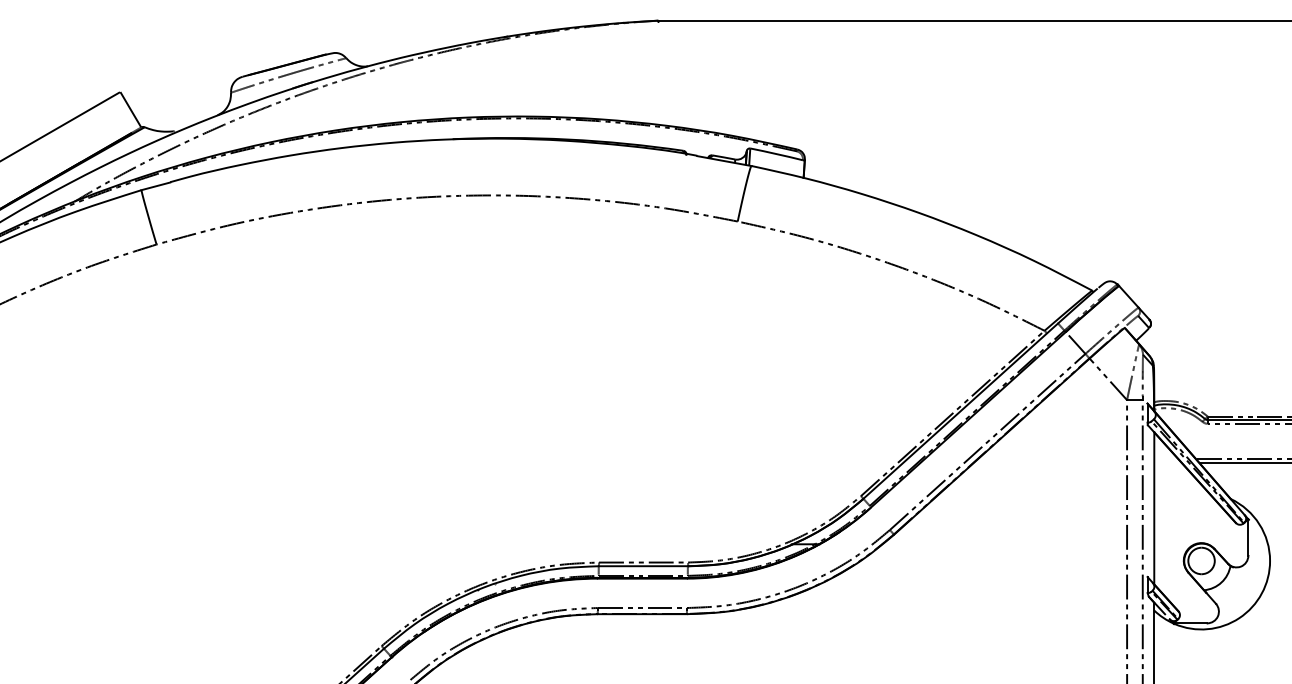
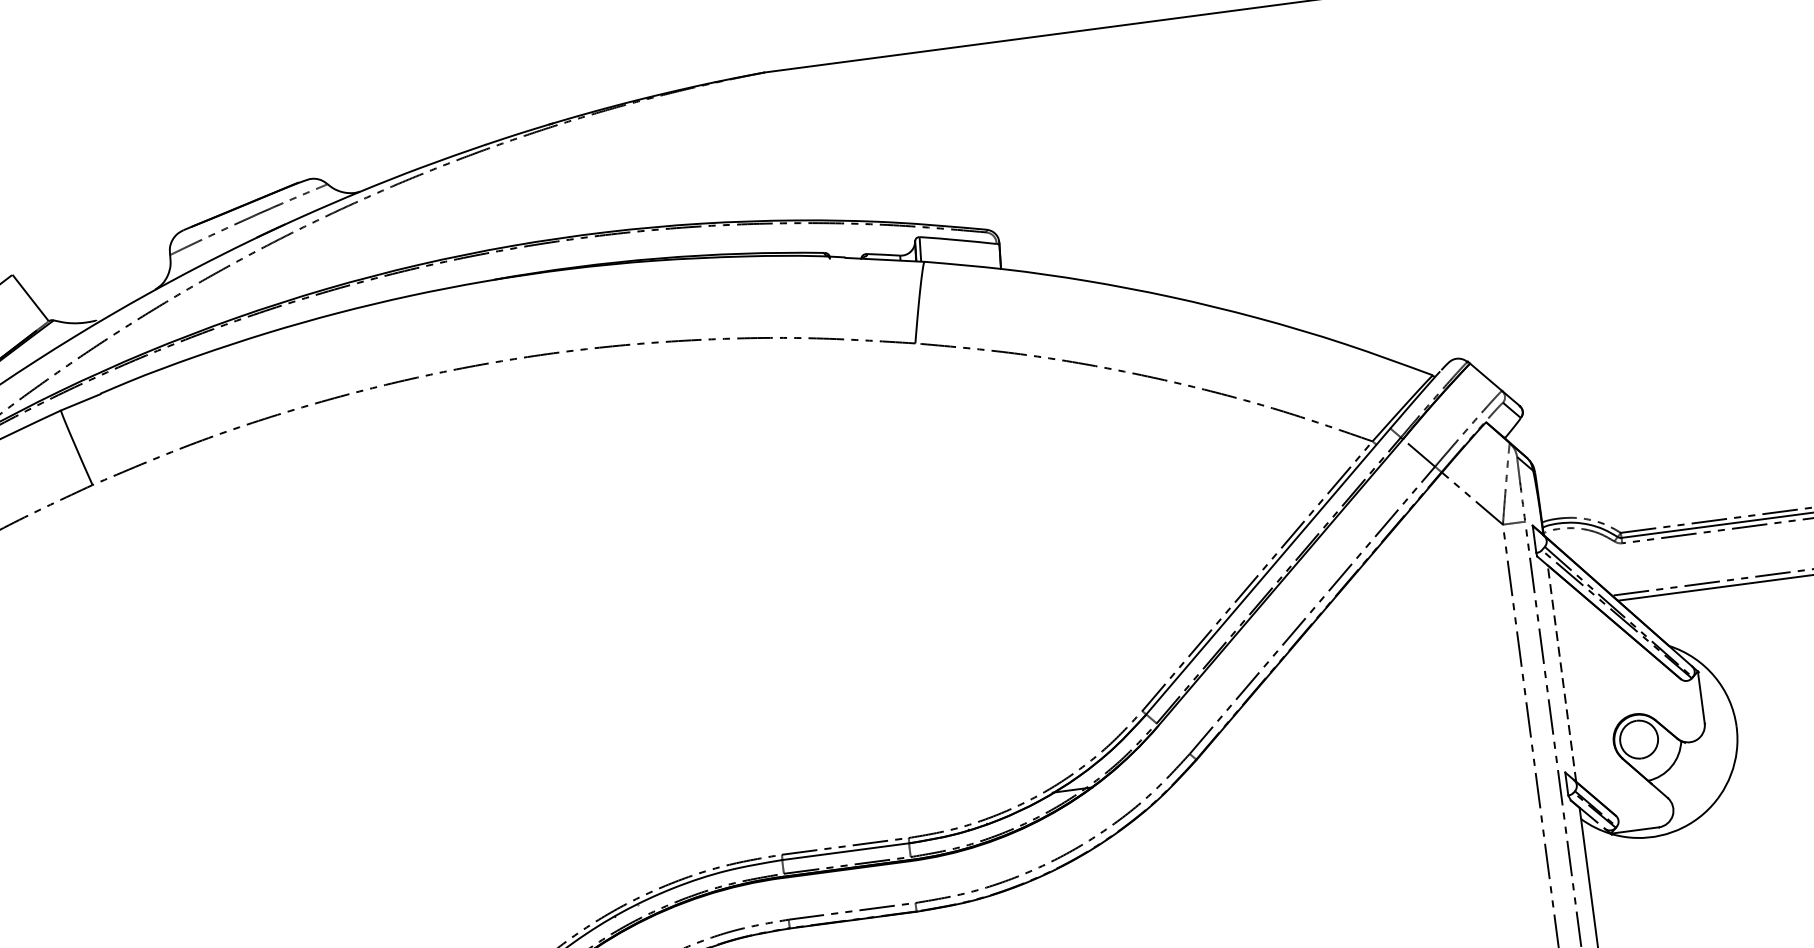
line: (1154, 507) -> (1562, 672), solid -> dashed

